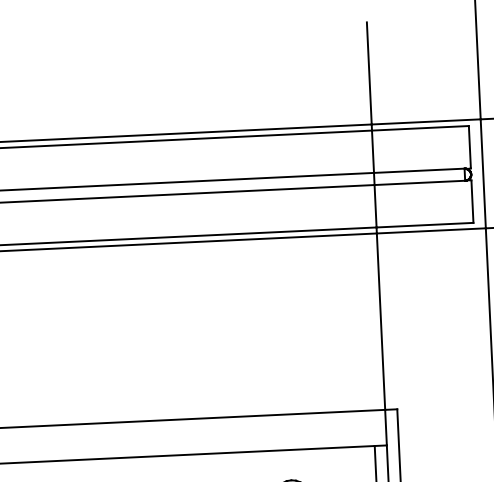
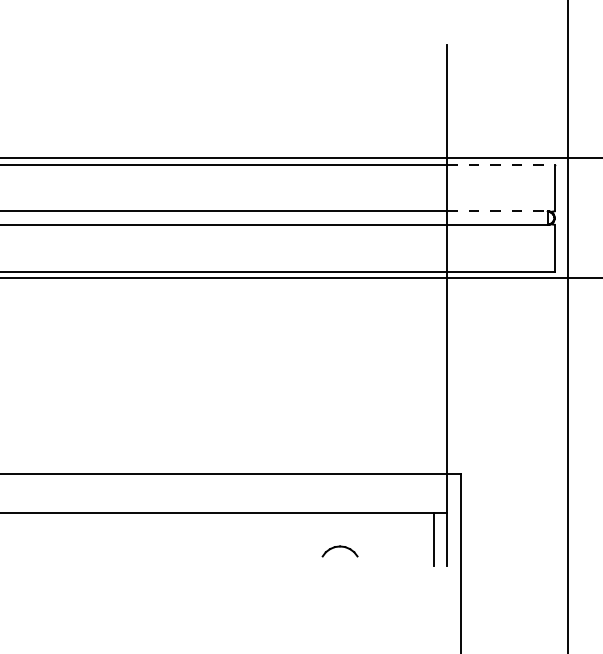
line: (420, 128) -> (500, 164), solid -> dashed
line: (419, 170) -> (497, 211), solid -> dashed

